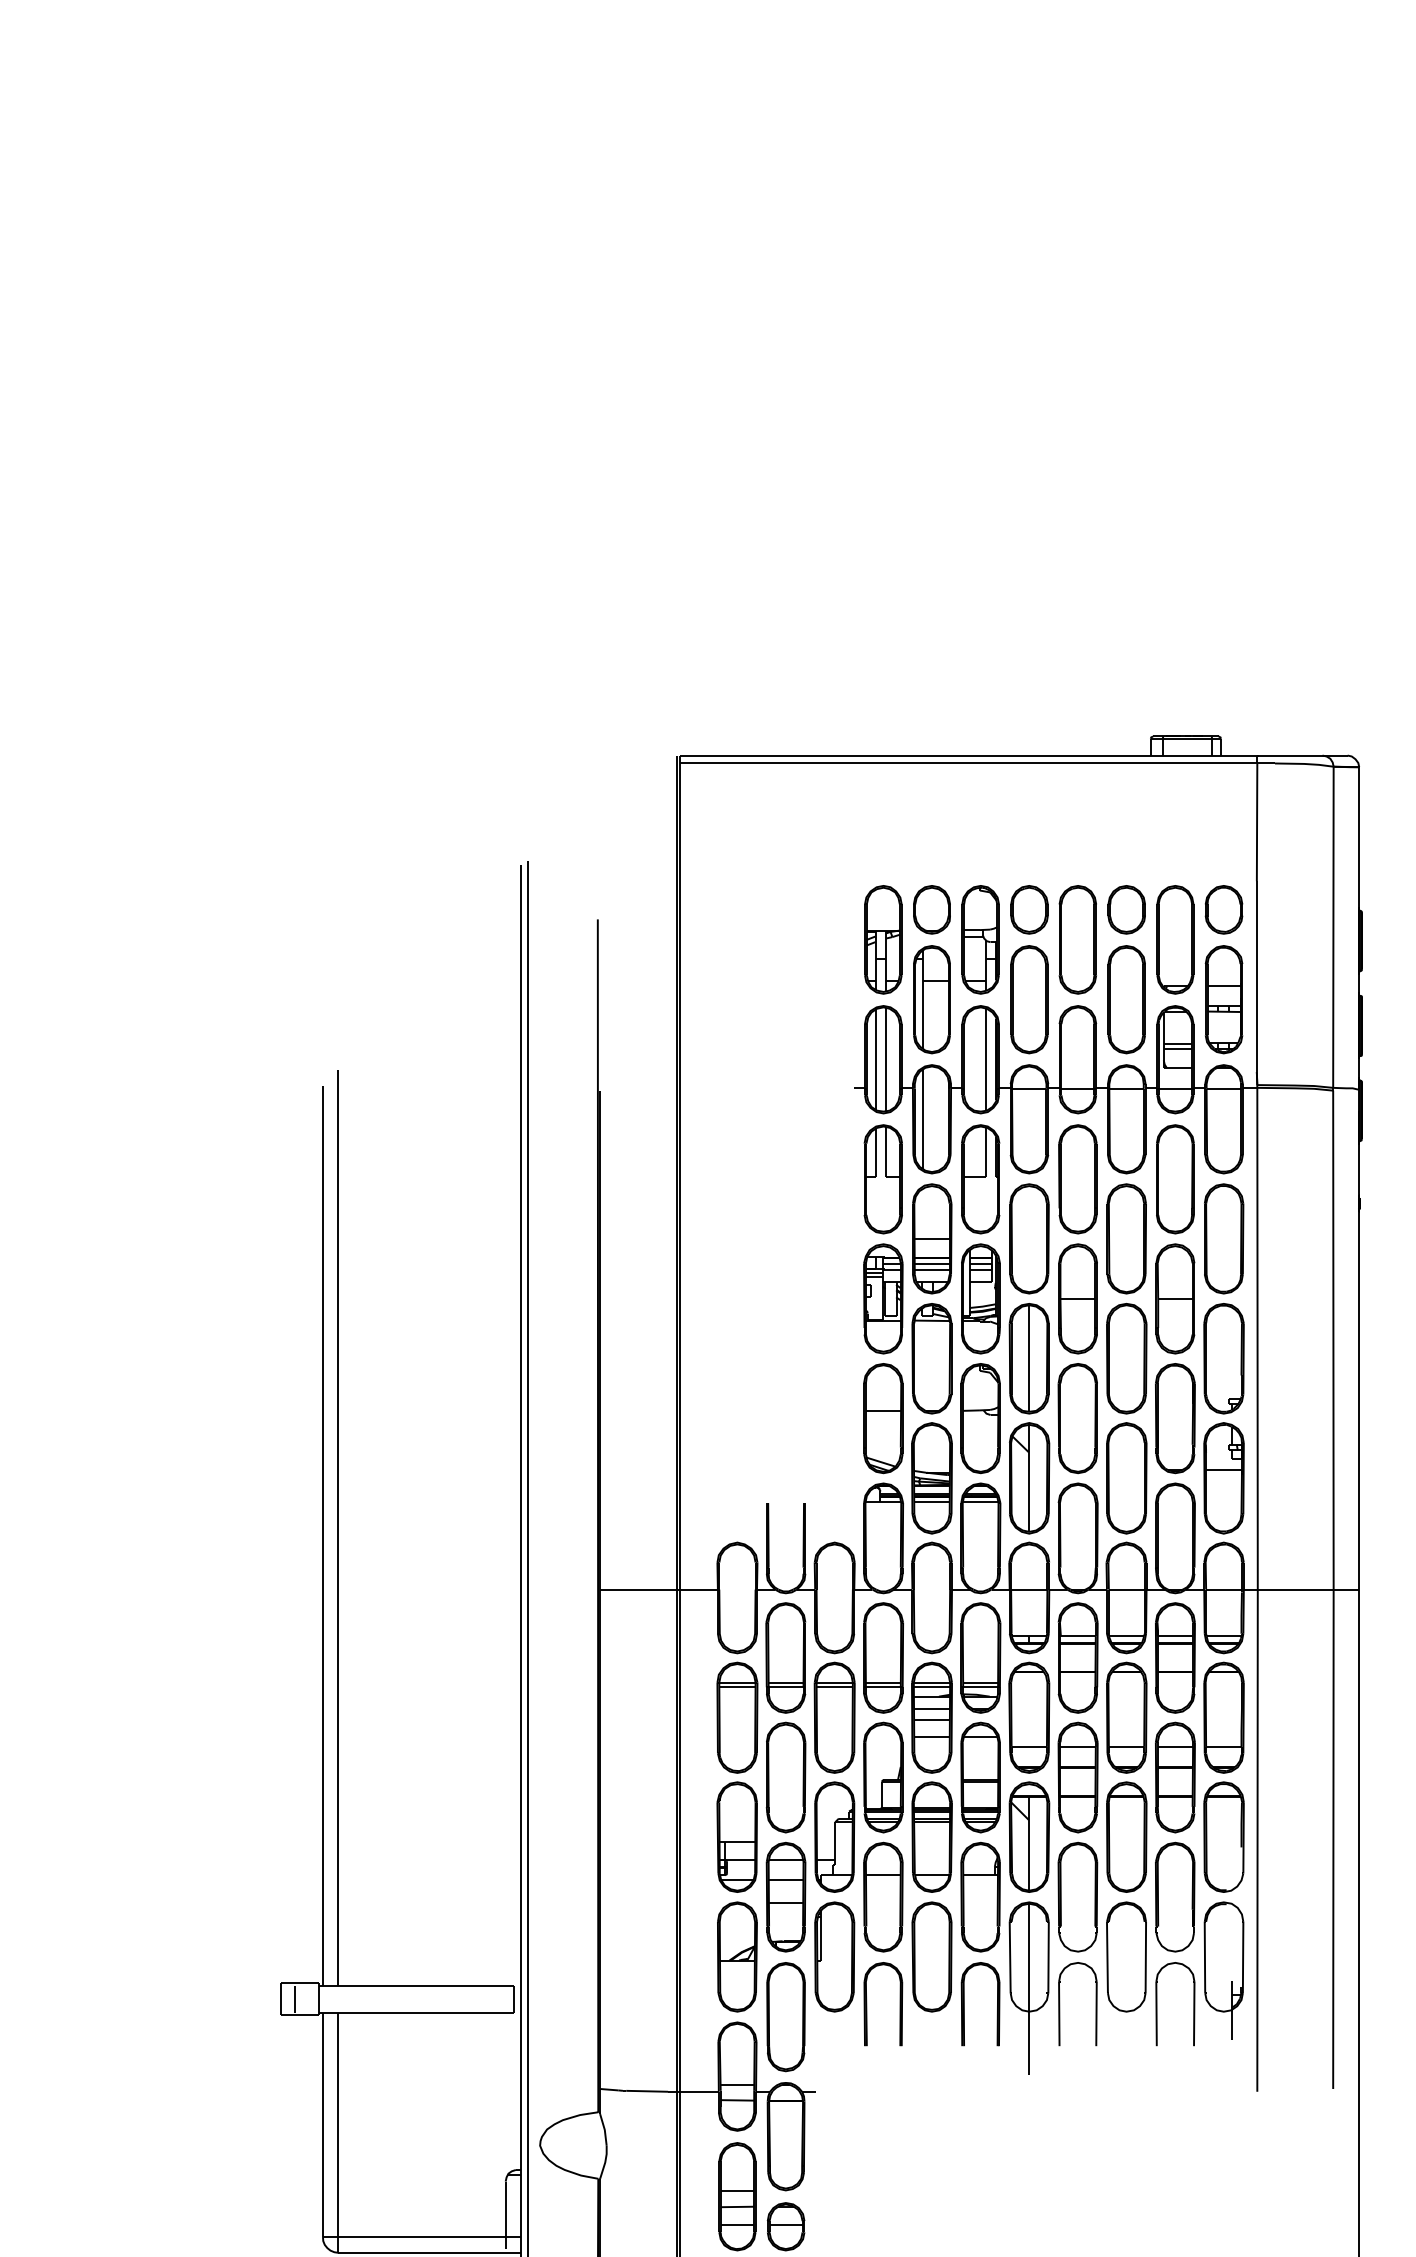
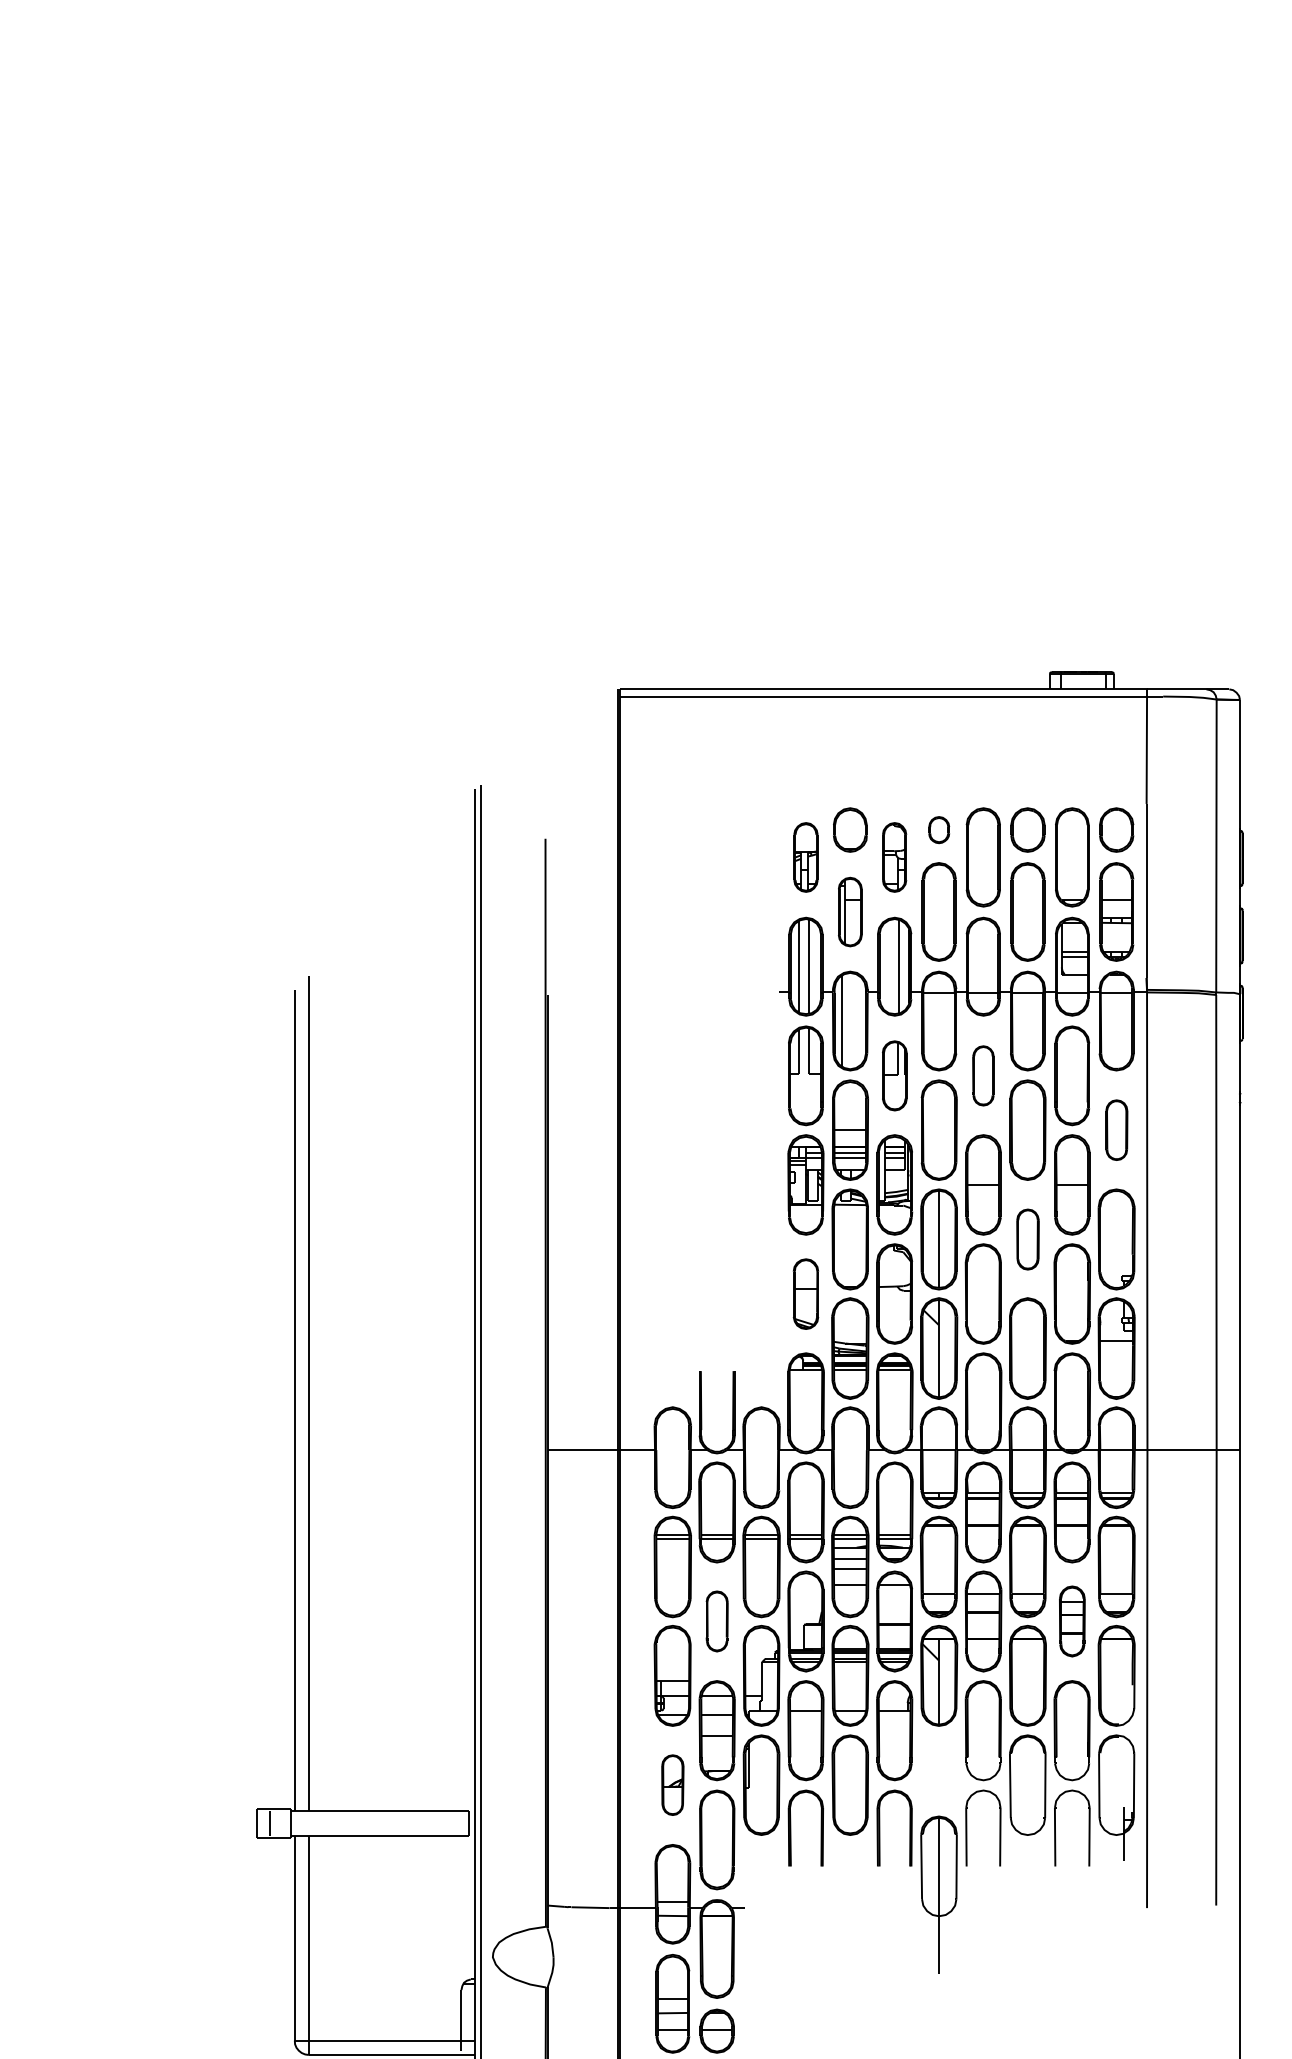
part: (1029, 909) -> (939, 829), size x0.6
part: (883, 939) -> (806, 857), size x0.7
part: (980, 939) -> (894, 857), size x0.7
part: (931, 999) -> (849, 911), size x0.7
part: (980, 1179) -> (894, 1076), size x0.7
part: (1077, 1179) -> (983, 1076), size x0.6
part: (1224, 1238) -> (1117, 1129), size x0.6
part: (1126, 1358) -> (1027, 1239), size x0.6
part: (883, 1418) -> (806, 1294), size x0.7
part: (785, 1777) -> (716, 1621), size x0.6
part: (1175, 1777) -> (1072, 1621), size x0.7
part: (737, 1956) -> (672, 1784), size x0.6
part: (1028, 1987) -> (938, 1894), moved

